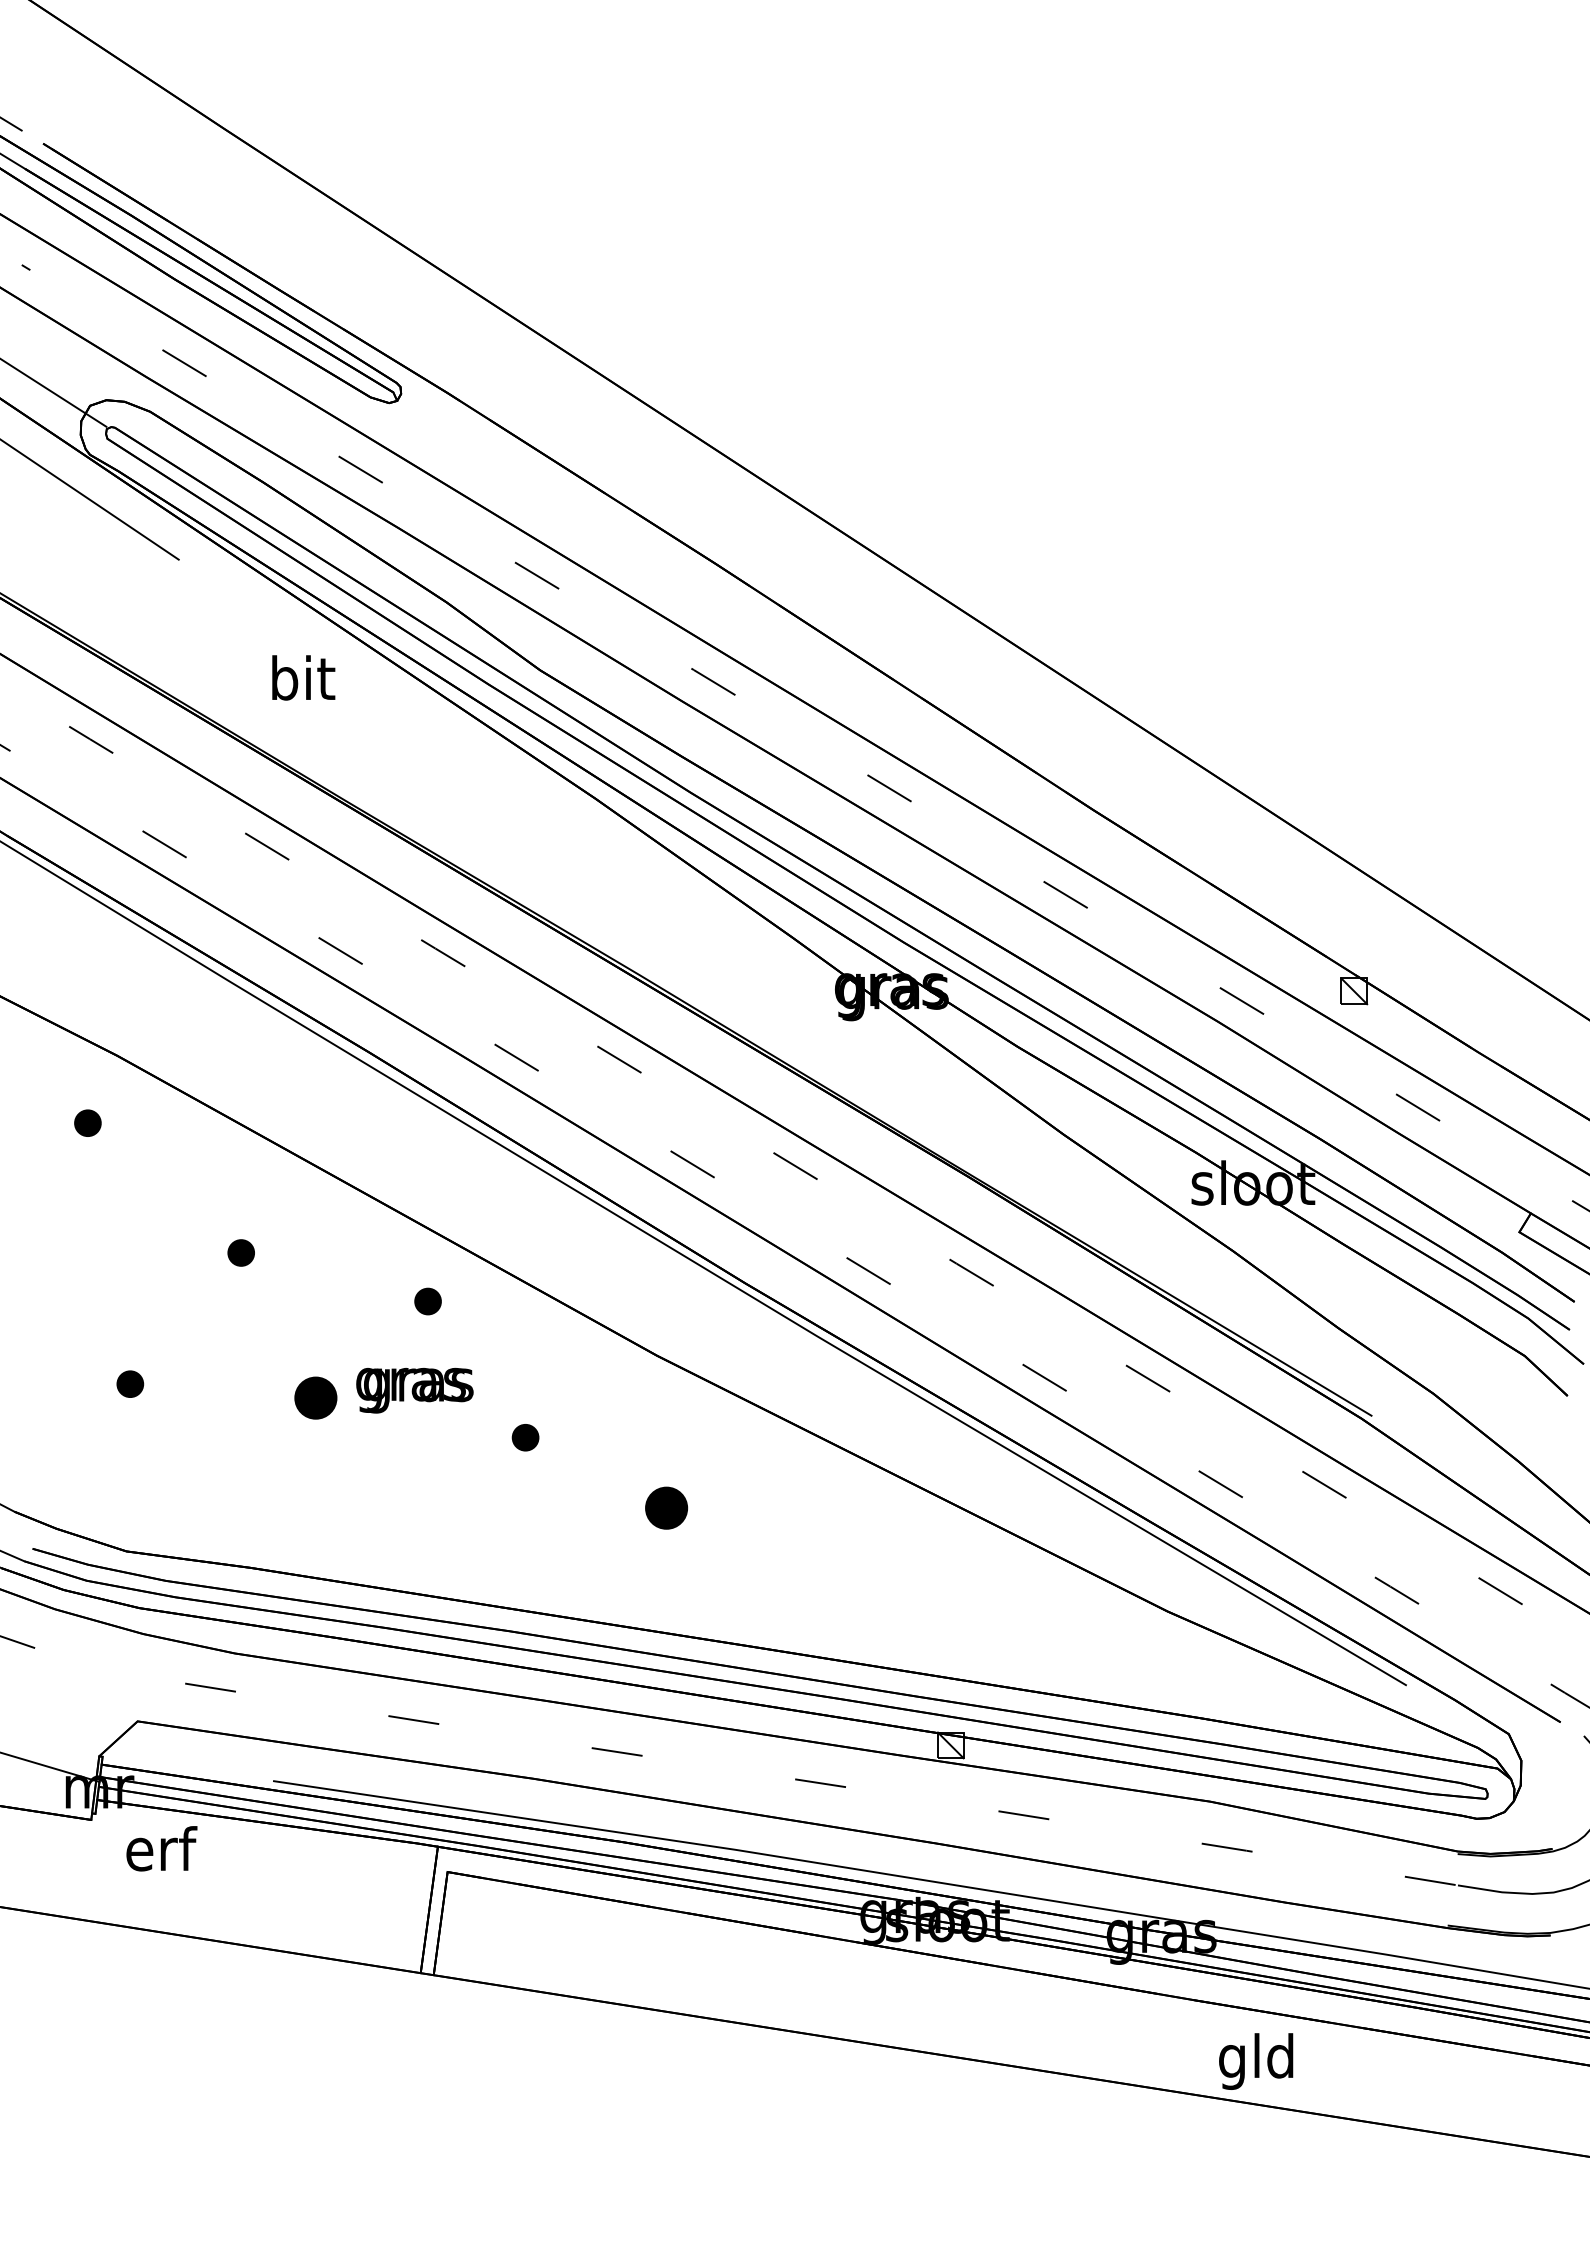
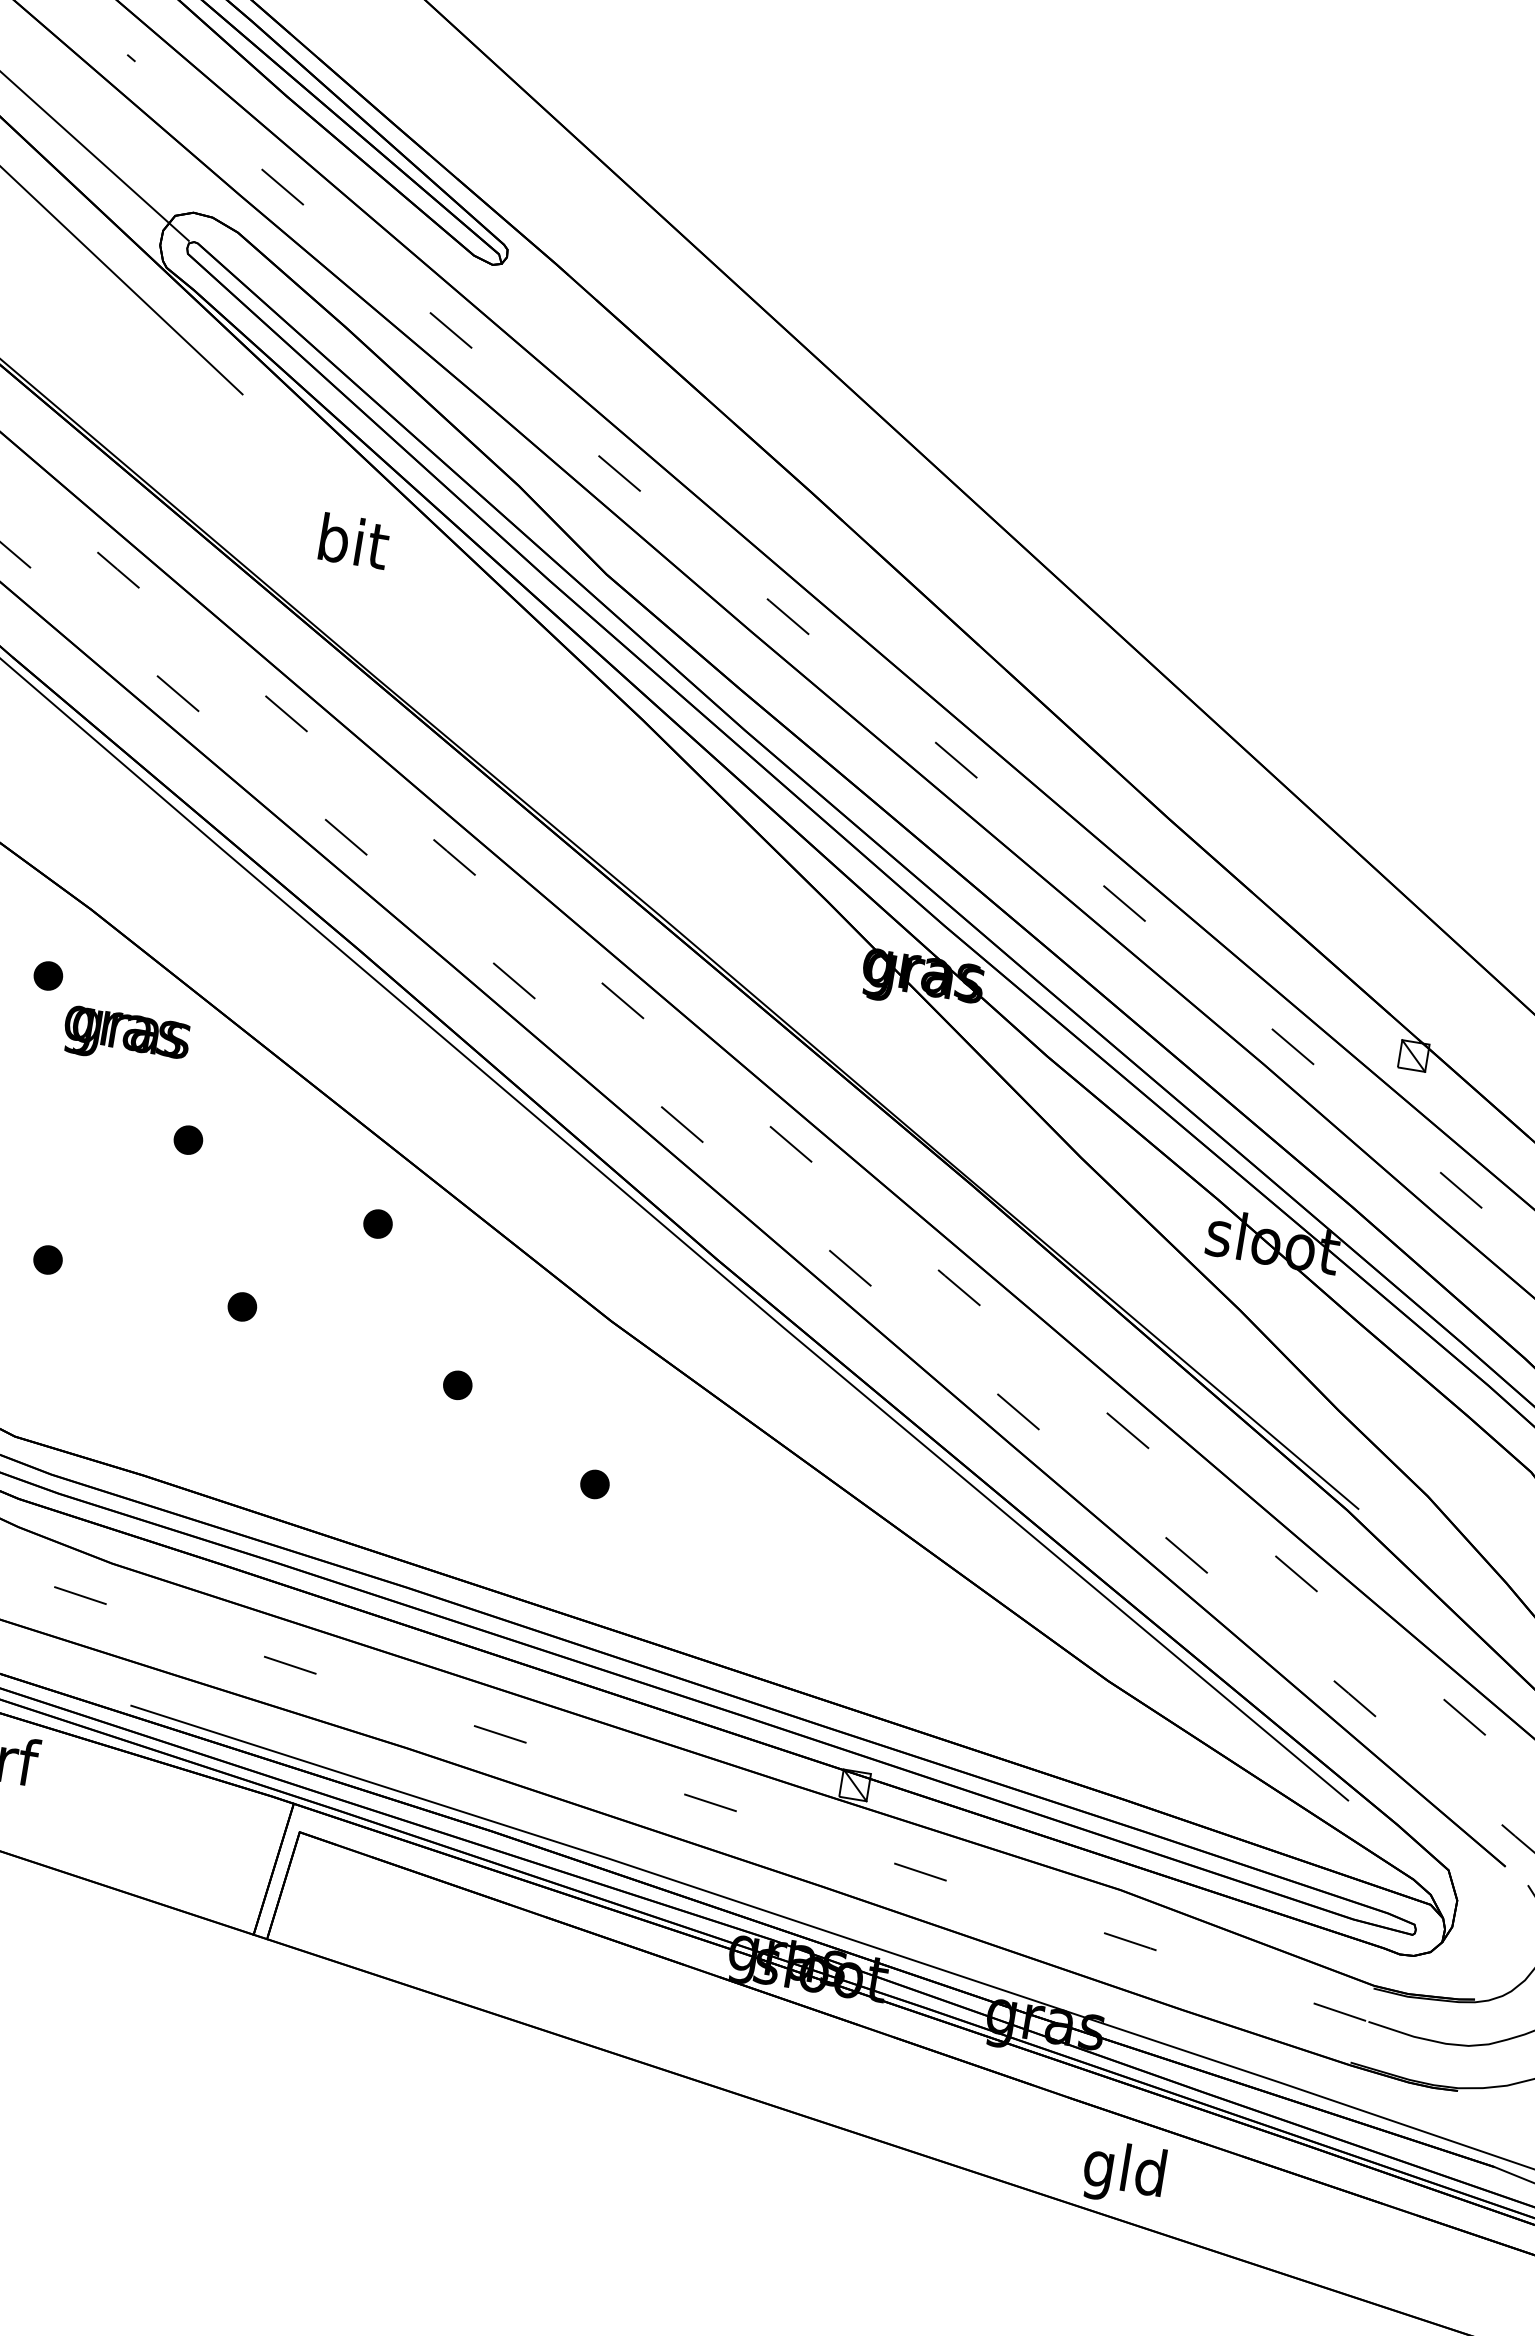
text: (414, 1390) -> (125, 1037), moved
part: (315, 1397) -> (242, 1306), size x0.62
part: (666, 1507) -> (595, 1483), size x0.62

